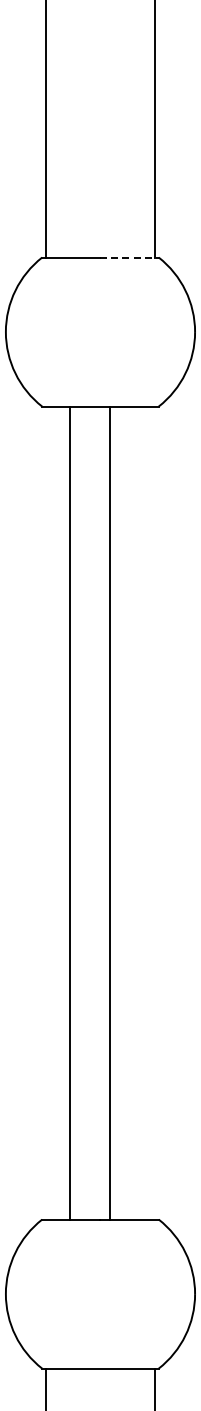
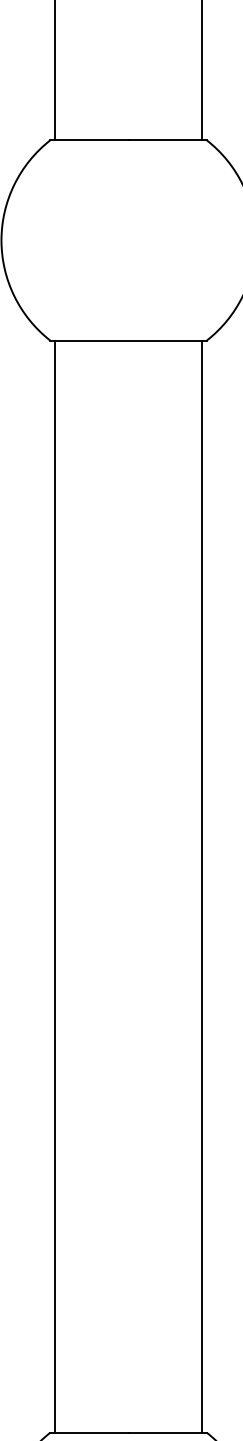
line: (130, 257) -> (168, 140), dashed -> solid
line: (69, 812) -> (54, 885), moved
line: (110, 812) -> (202, 885), moved

